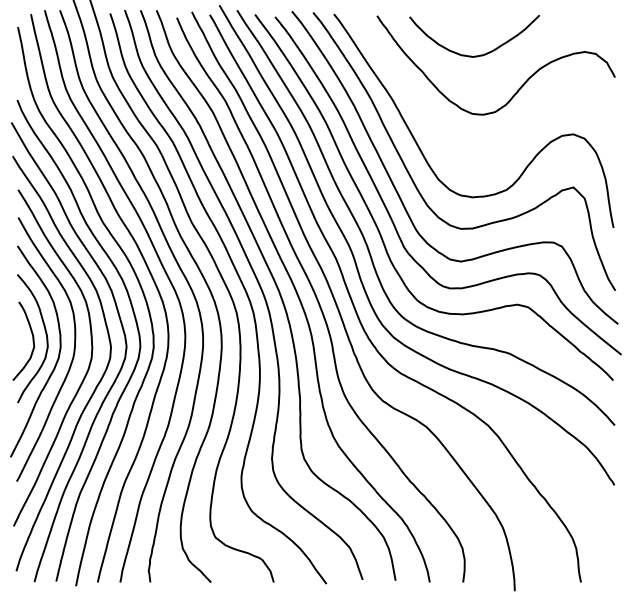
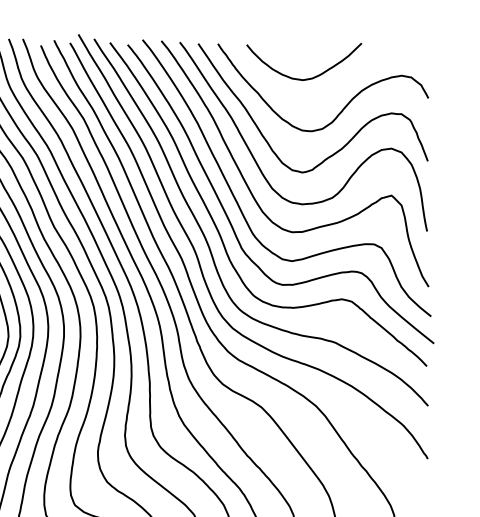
curve: (523, 127) -> (347, 142), added

